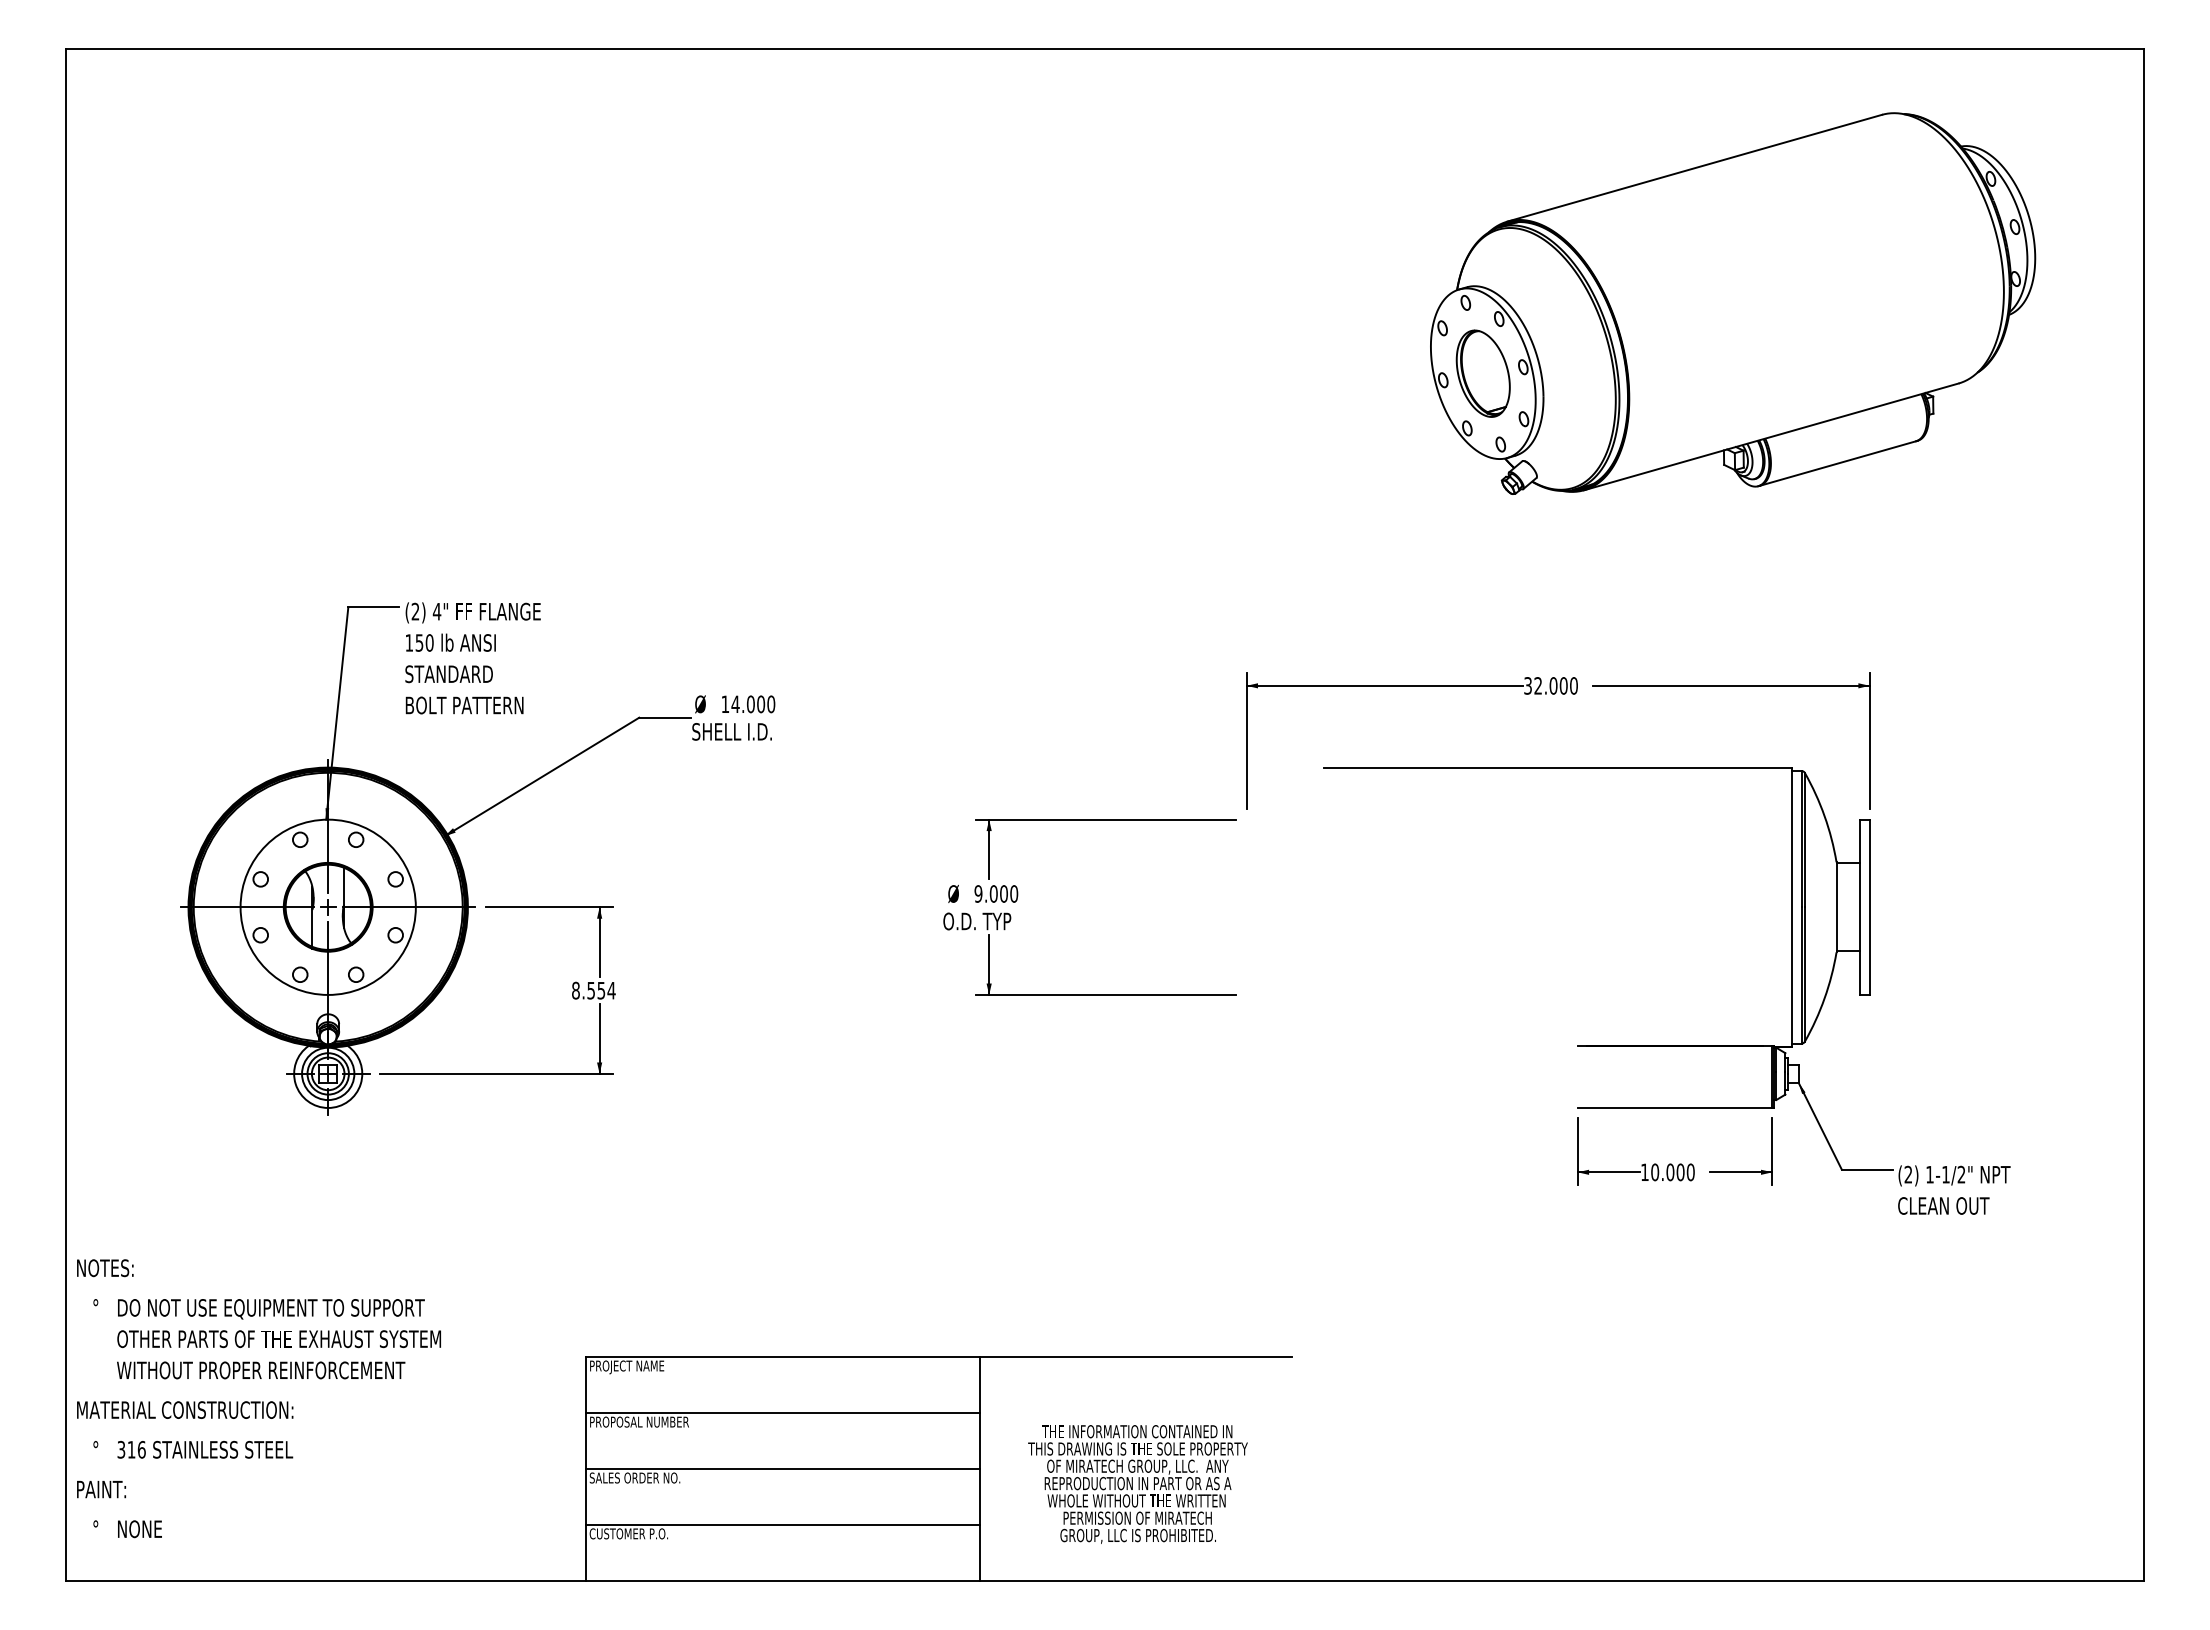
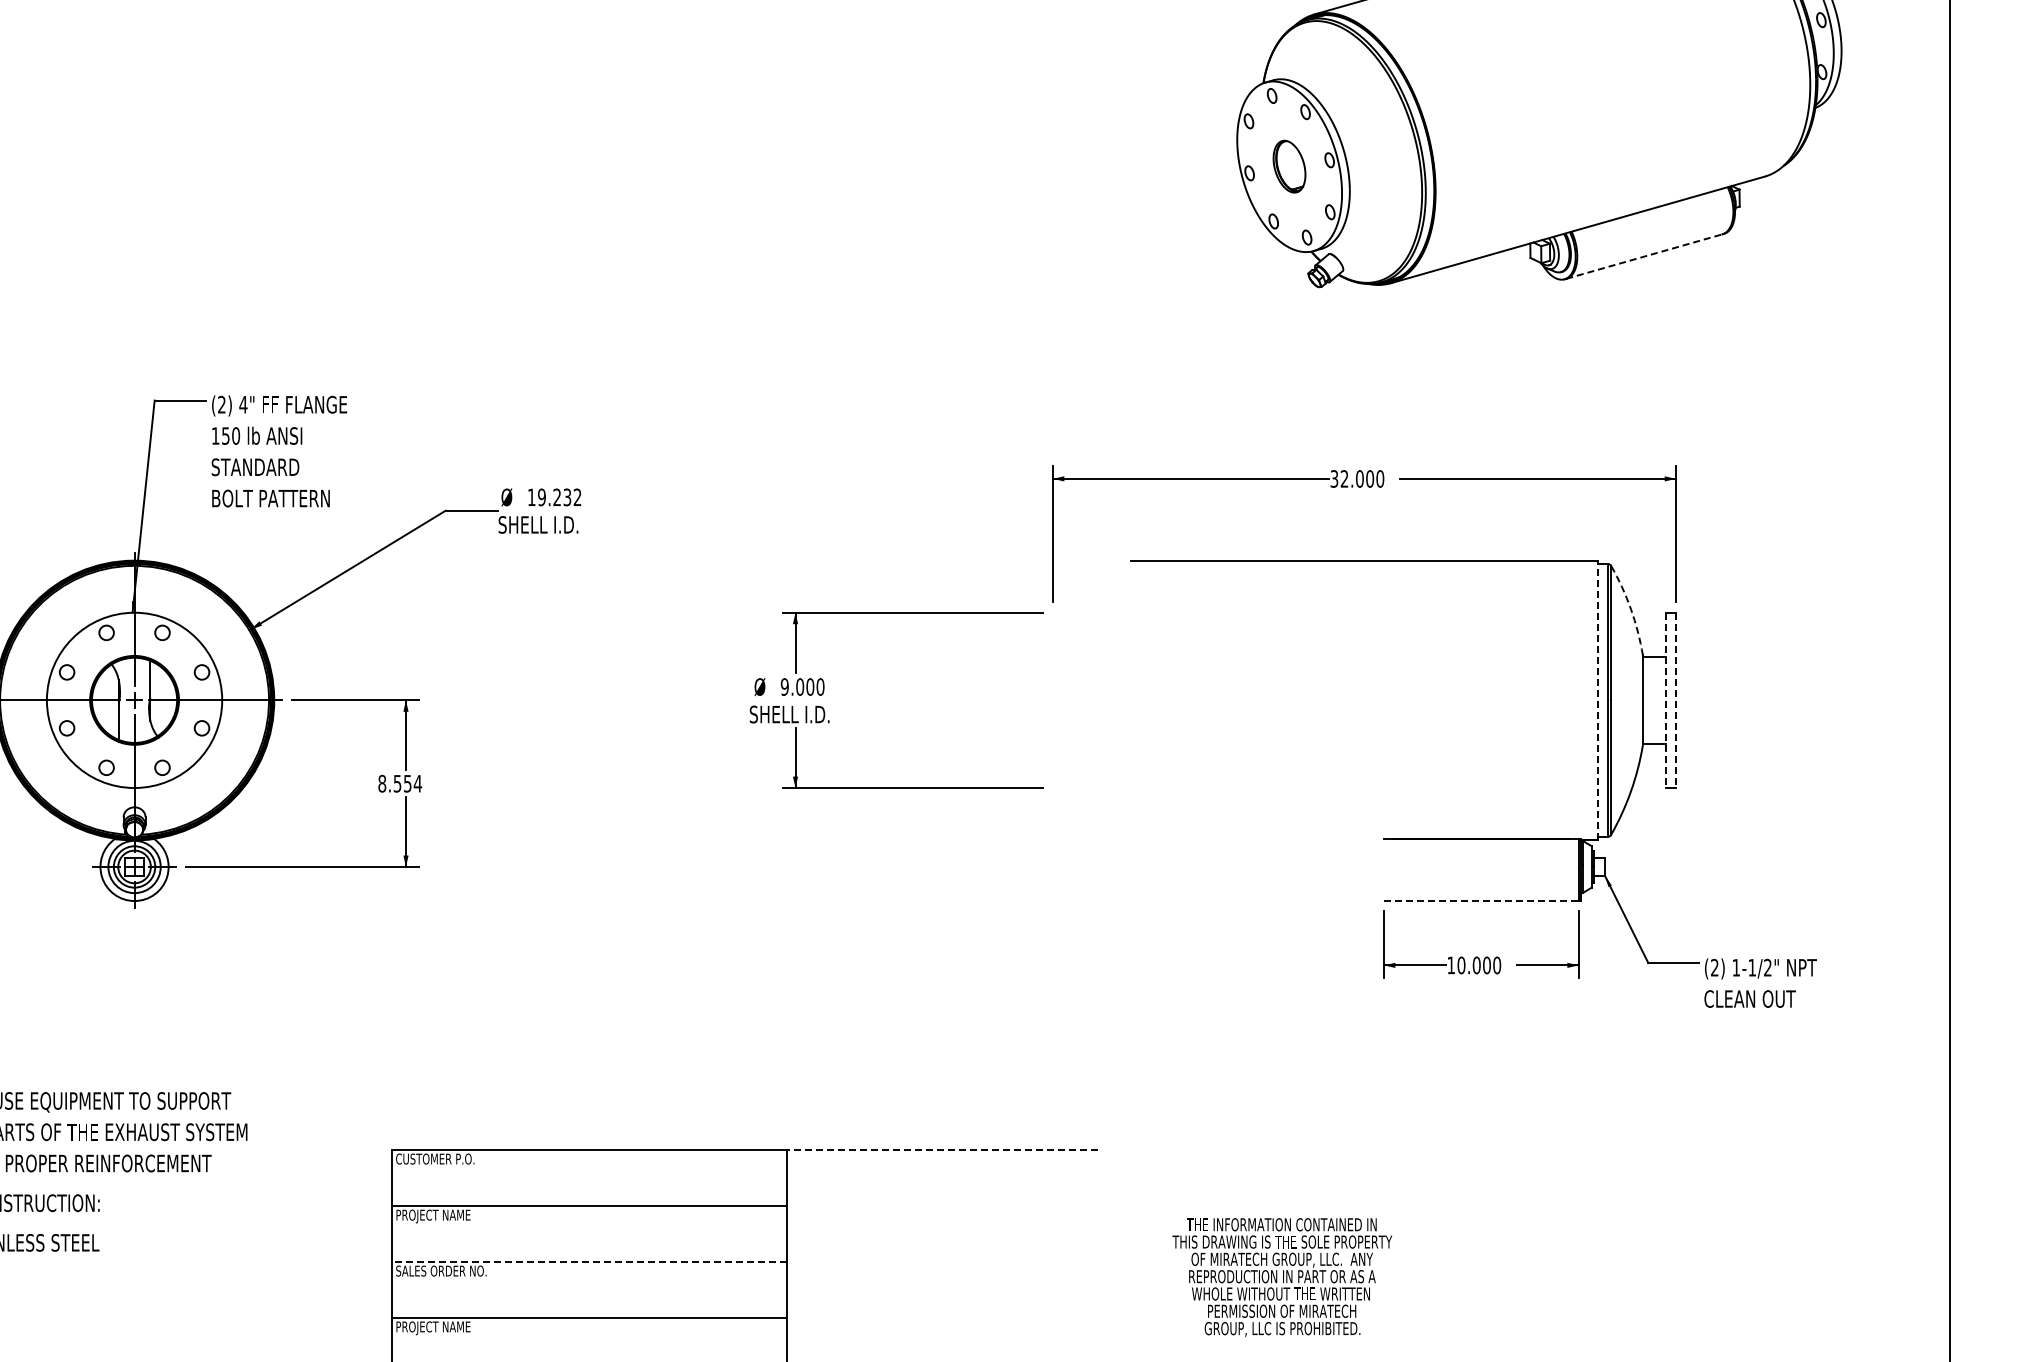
part: (1482, 373) -> (1288, 166), size x0.6
line: (1838, 463) -> (1644, 256), solid -> dashed
text: (753, 704) -> (559, 497), 14.000 -> 19.232
arc: (1824, 816) -> (1630, 609), solid -> dashed
line: (1791, 907) -> (1597, 700), solid -> dashed
line: (1860, 907) -> (1666, 700), solid -> dashed
line: (1869, 907) -> (1675, 700), solid -> dashed
text: (983, 921) -> (789, 714), O.D. TYP -> SHELL I.D.
line: (1675, 1107) -> (1481, 900), solid -> dashed
line: (1136, 1356) -> (942, 1149), solid -> dashed
text: (628, 1367) -> (434, 1160), PROJECT NAME -> CUSTOMER P.O.
text: (648, 1423) -> (454, 1216), PROPOSAL NUMBER -> PROJECT NAME
line: (782, 1468) -> (588, 1261), solid -> dashed
text: (1137, 1484) -> (1281, 1277), moved
text: (628, 1535) -> (434, 1328), CUSTOMER P.O. -> PROJECT NAME

